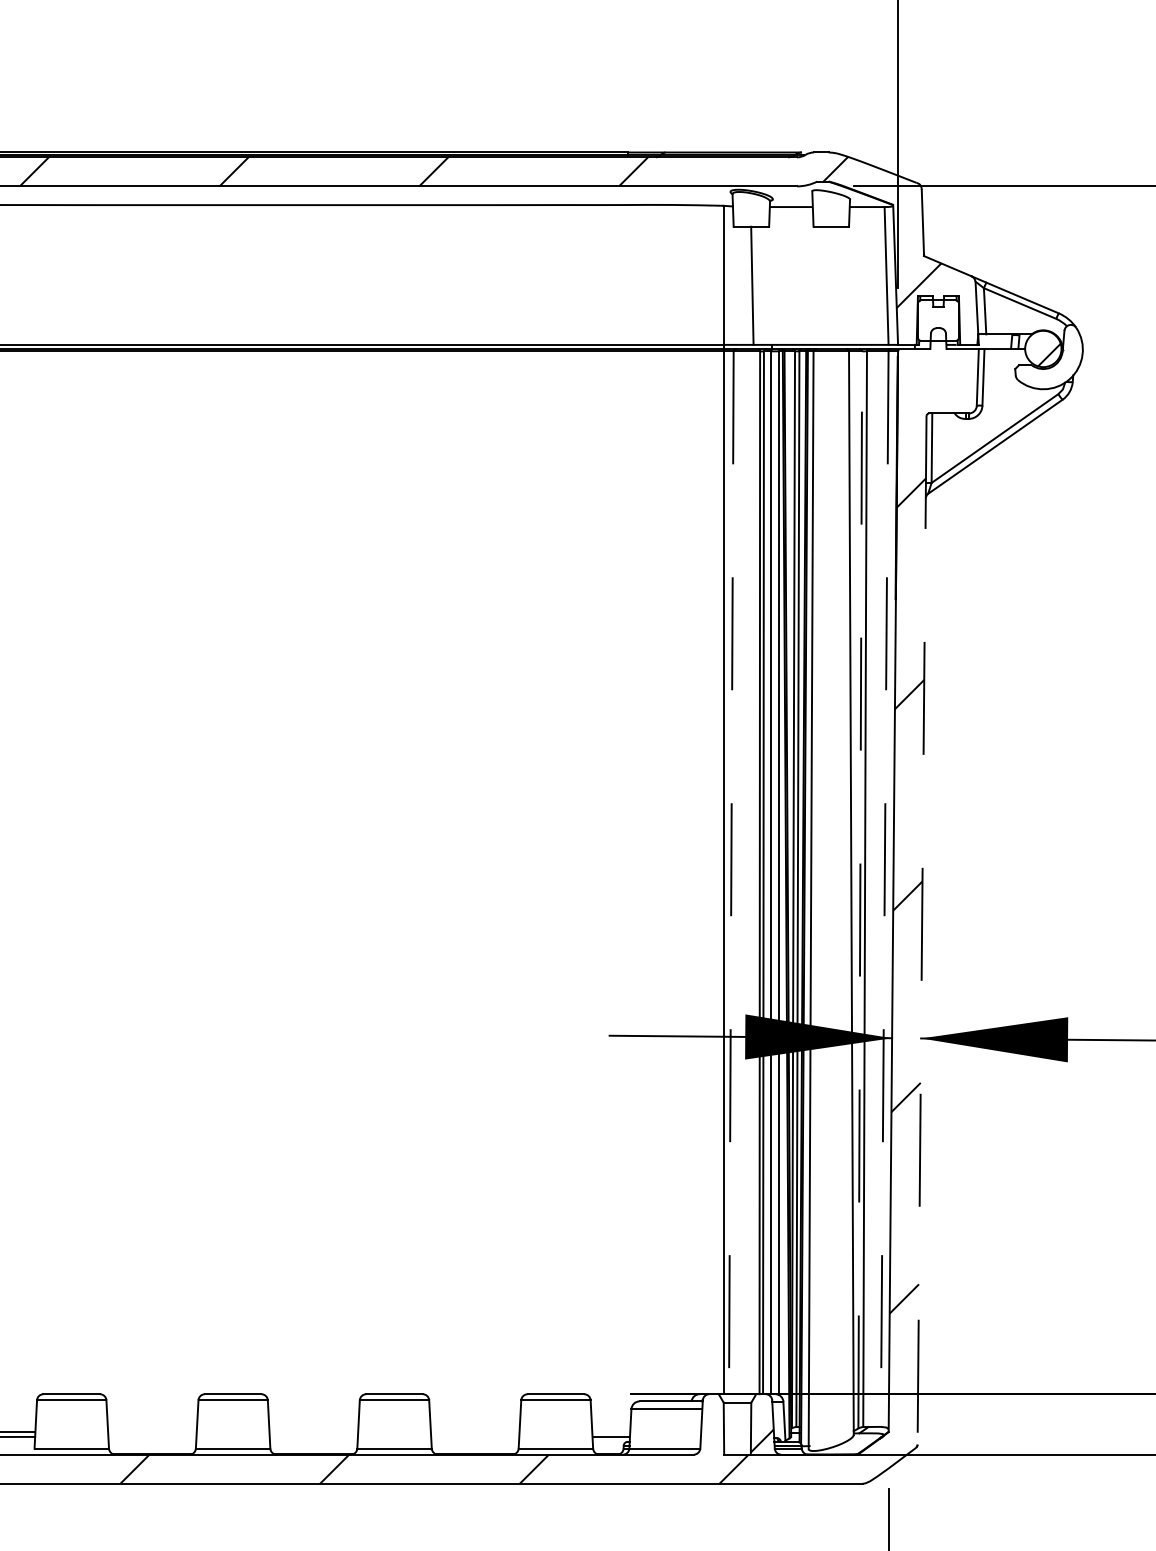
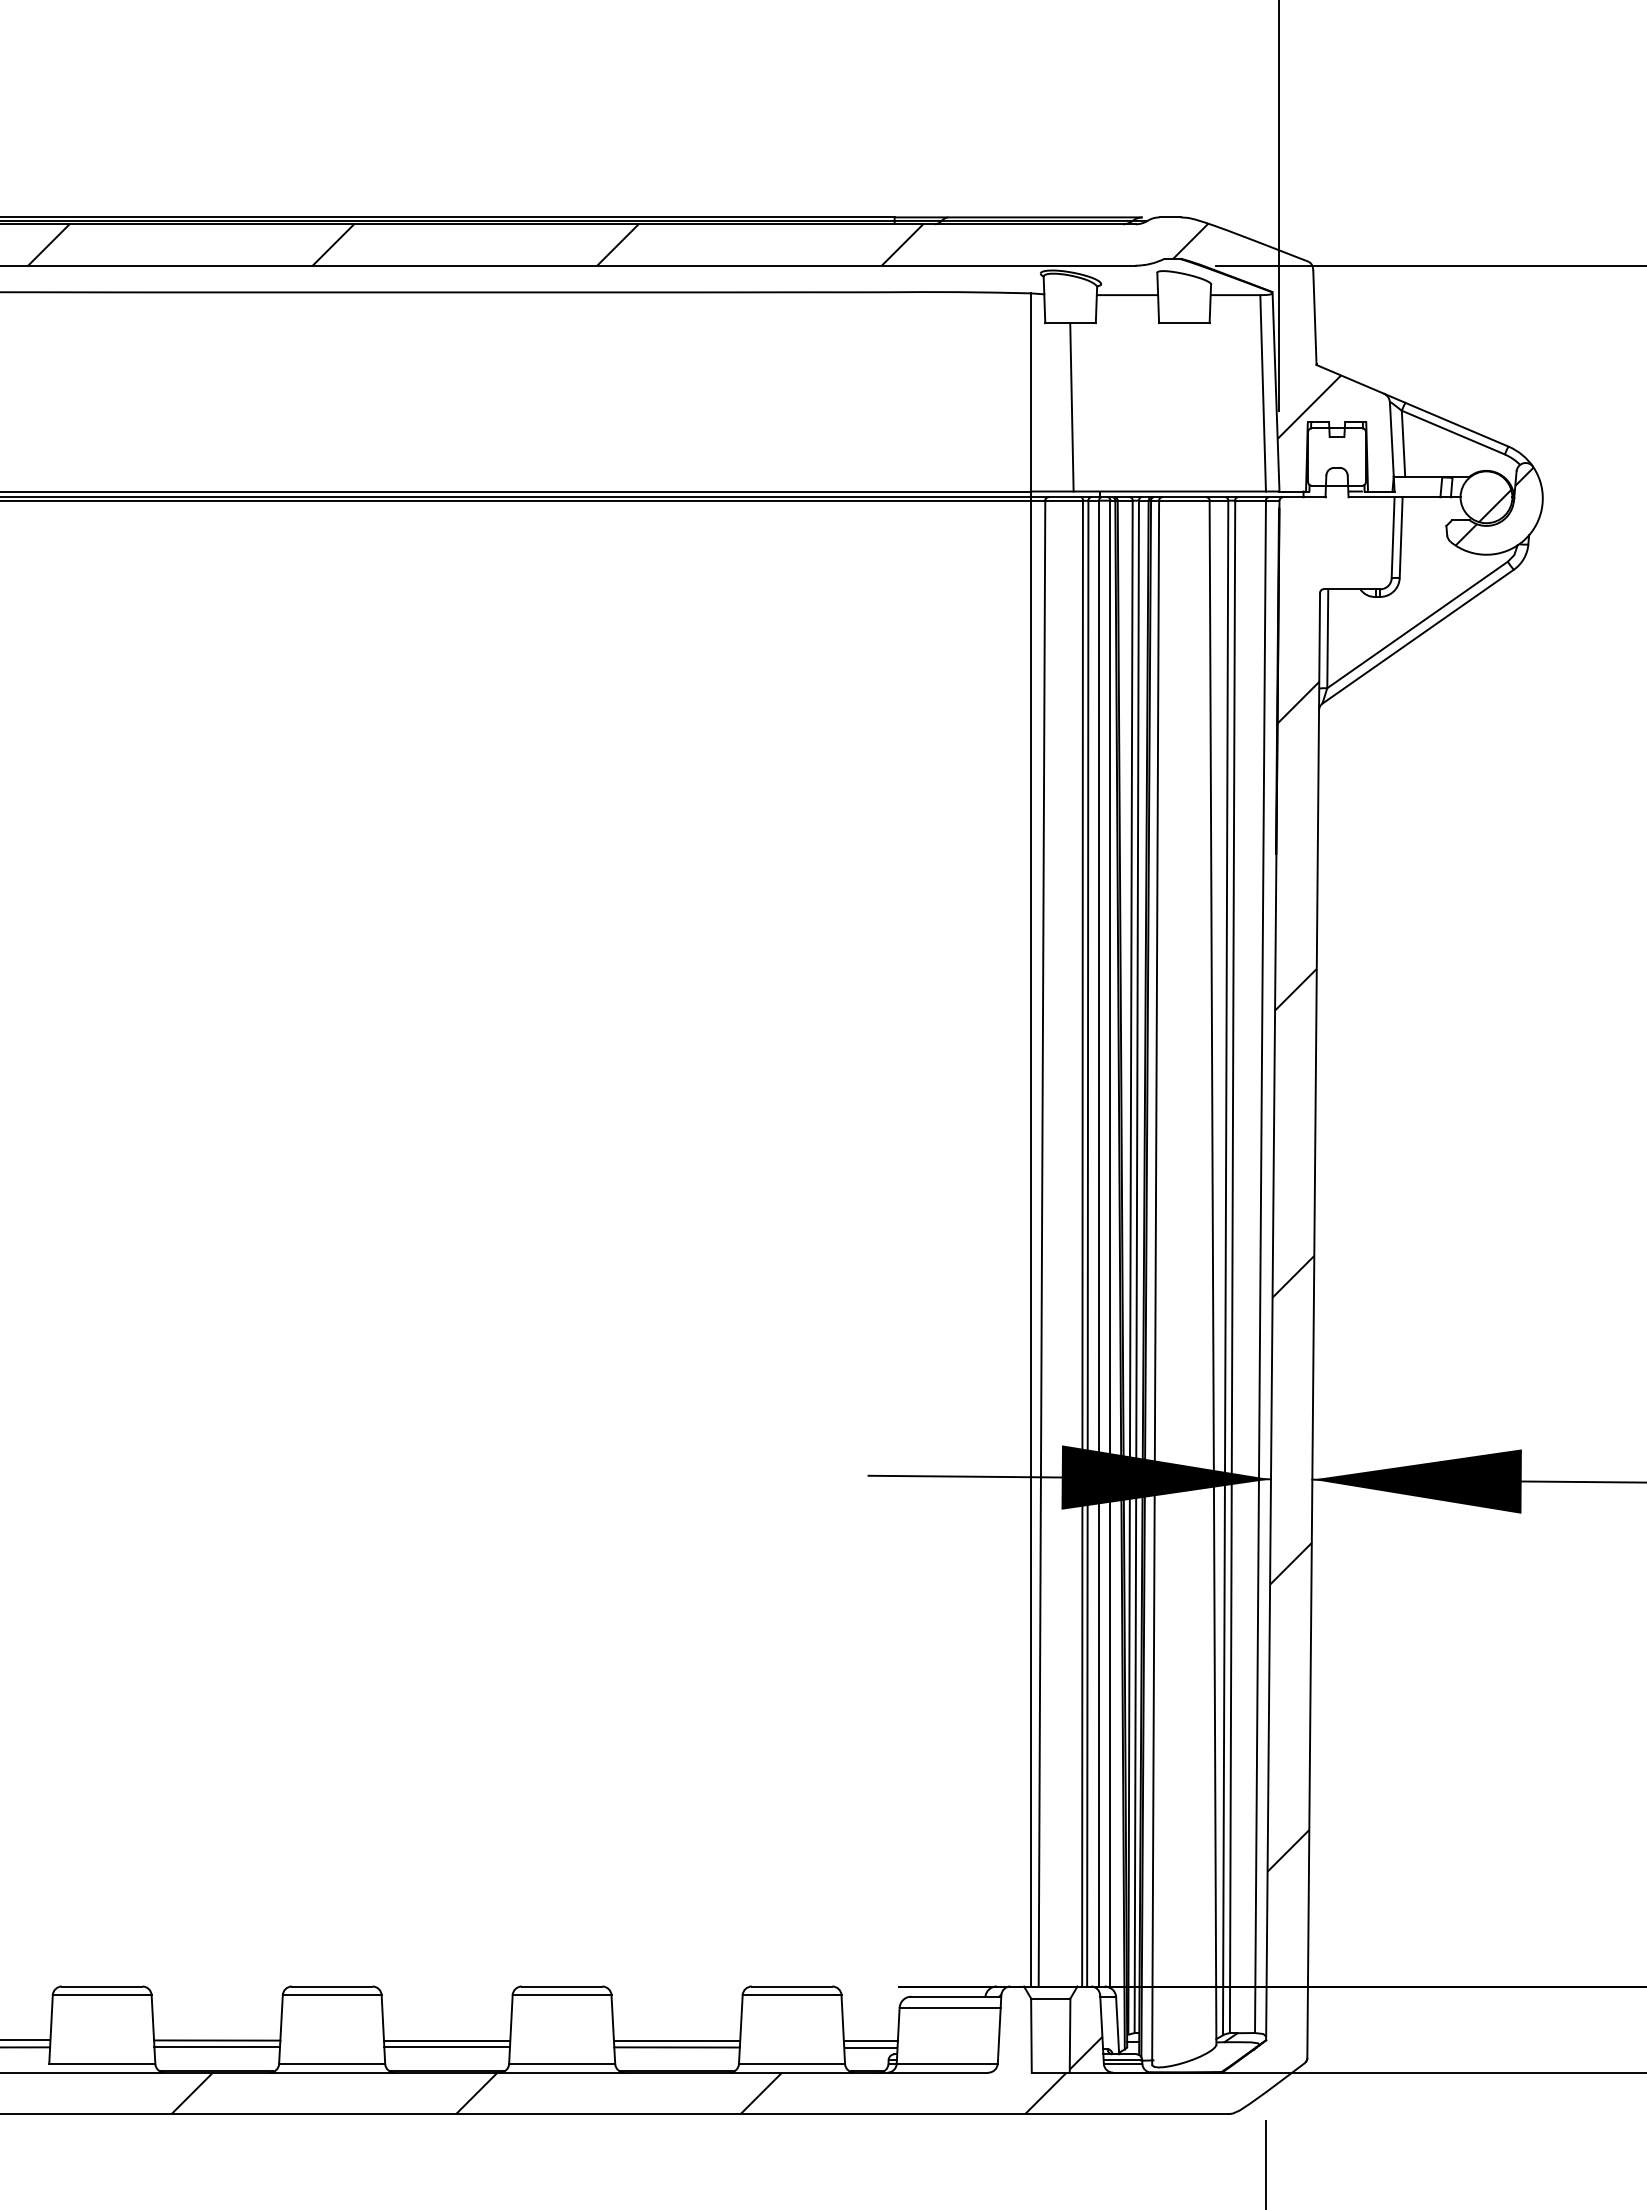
hatch: (1048, 355) -> (1494, 506), added
line: (731, 872) -> (1041, 1243), dashed -> solid
line: (860, 888) -> (1225, 1266), dashed -> solid
line: (884, 889) -> (1260, 1267), dashed -> solid
line: (921, 930) -> (1313, 1325), dashed -> solid
line: (152, 1432) -> (217, 2040), added
line: (314, 1432) -> (447, 2040), added
line: (474, 1432) -> (676, 2040), added
line: (610, 1432) -> (870, 2040), added
line: (152, 1437) -> (217, 2047), added
line: (313, 1437) -> (446, 2047), added
line: (474, 1437) -> (676, 2047), added

